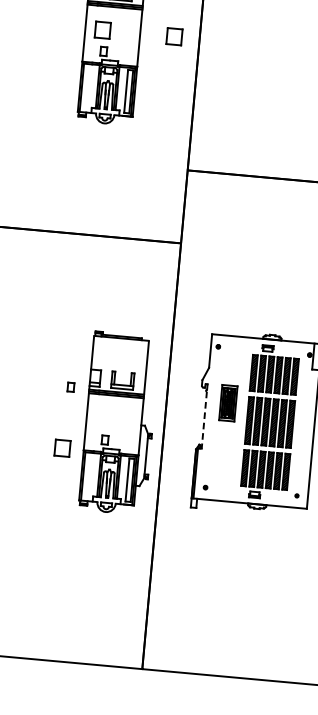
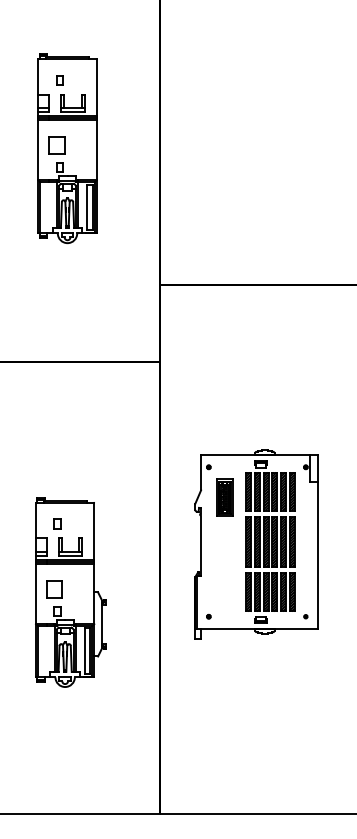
part: (174, 36) -> (132, 145), removed
part: (228, 402) -> (224, 497), moved
line: (204, 420) -> (201, 546), dashed -> solid
part: (118, 423) -> (70, 592), moved

